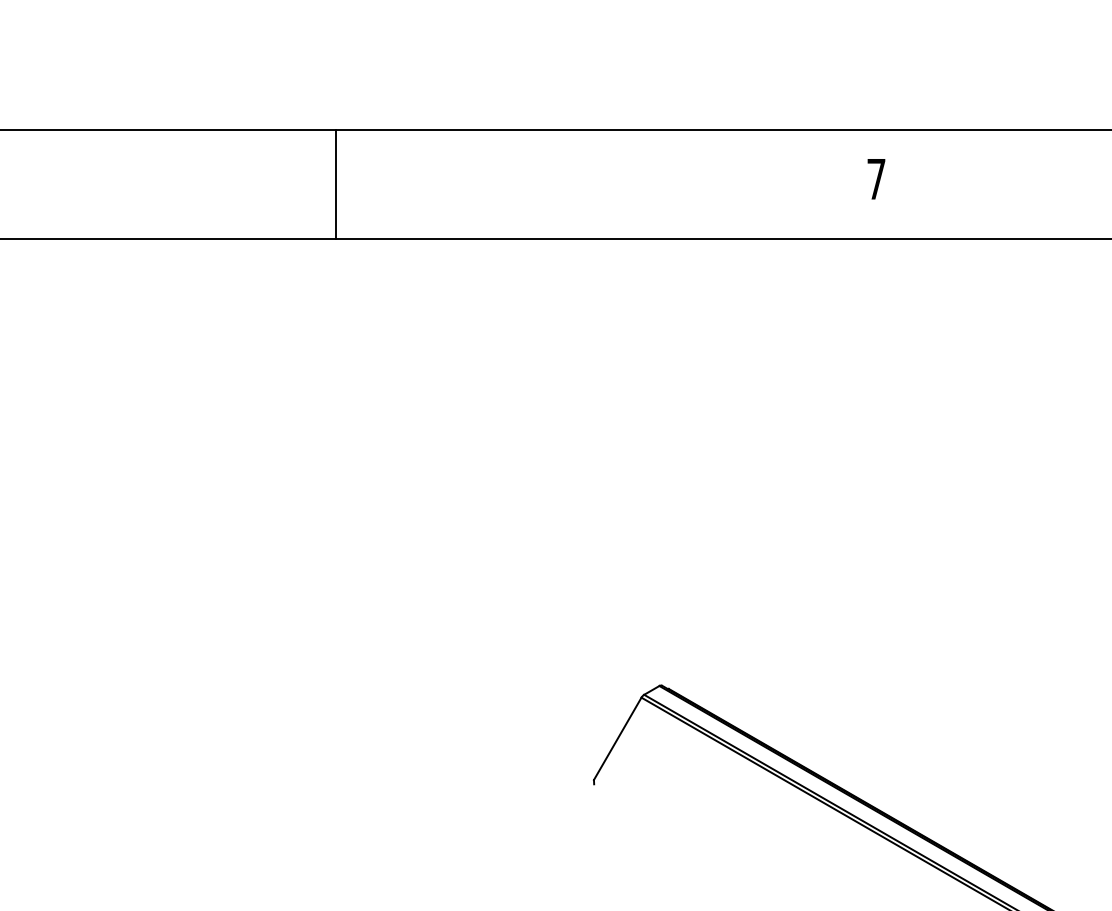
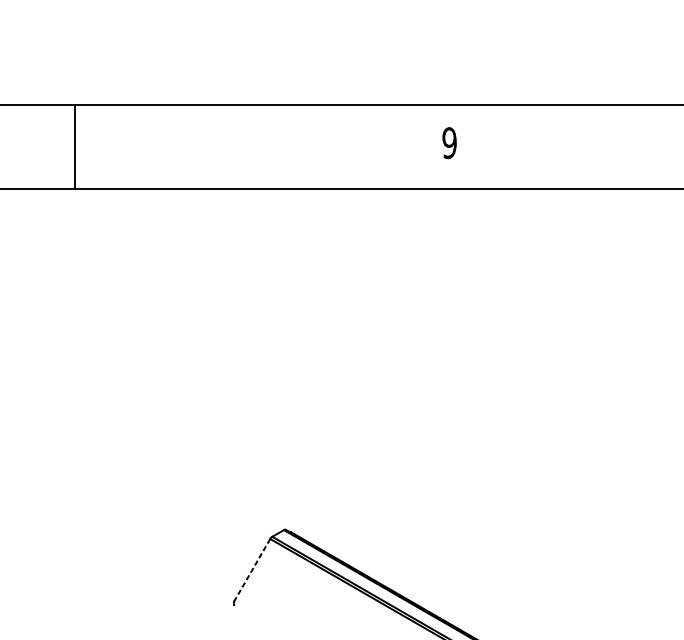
text: (876, 179) -> (449, 143), 7 -> 9
line: (335, 184) -> (74, 147), moved
line: (617, 738) -> (251, 570), solid -> dashed

